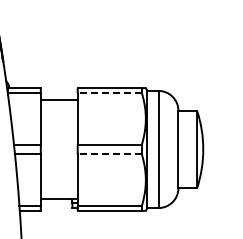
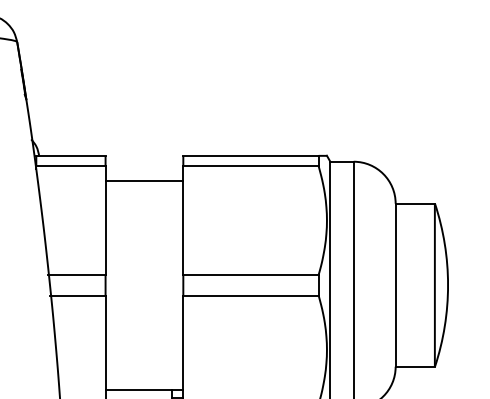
line: (109, 93) -> (250, 167), dashed -> solid
line: (109, 154) -> (250, 295), dashed -> solid

